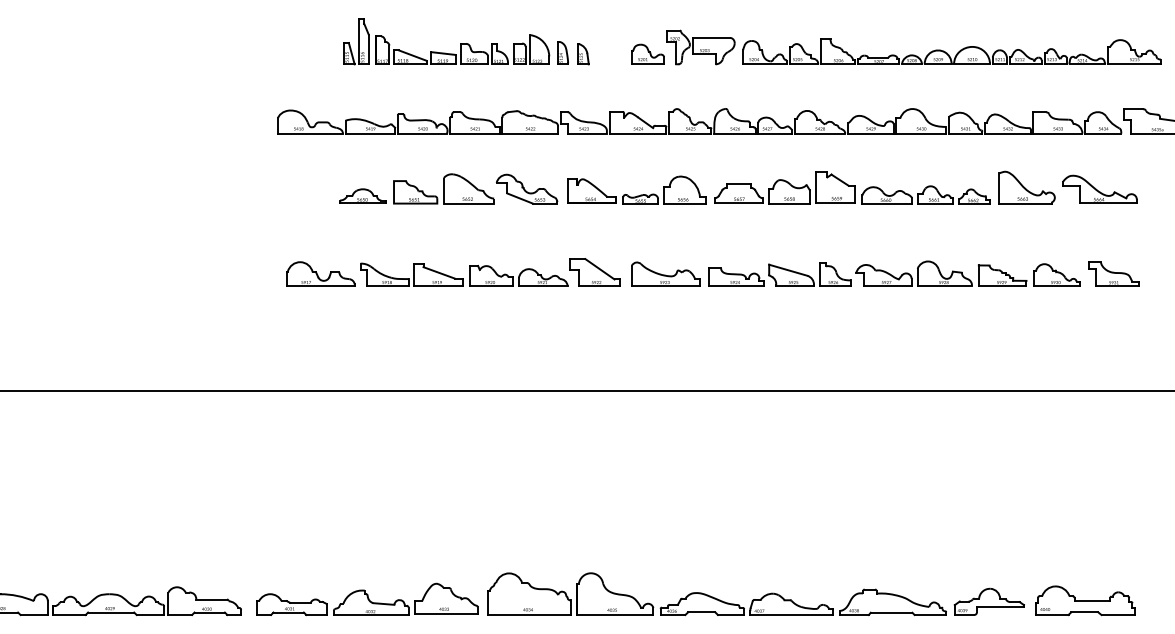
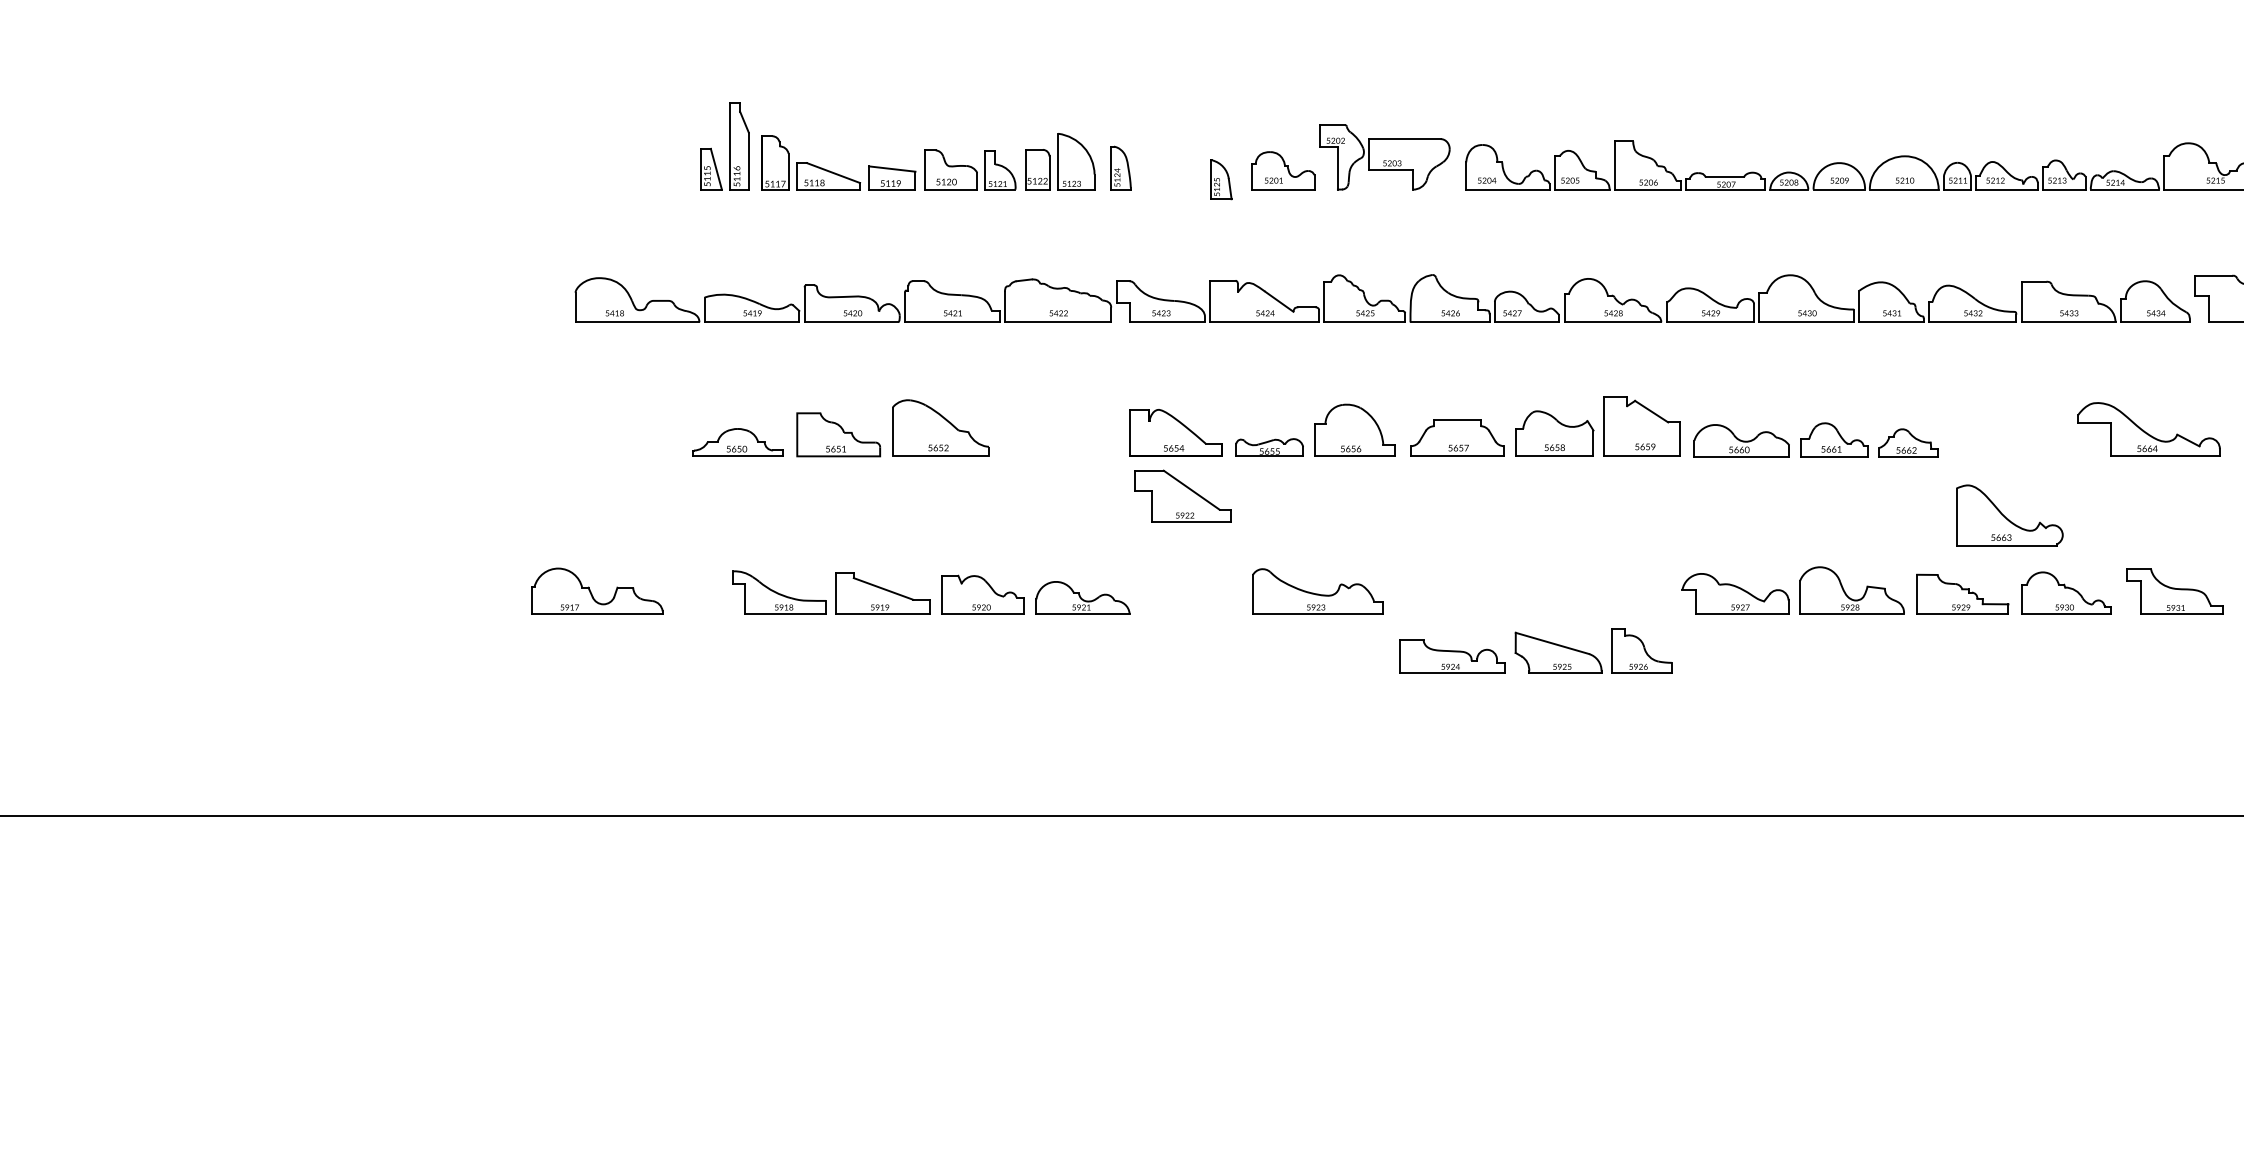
part: (583, 54) -> (1221, 180), moved
part: (1026, 187) -> (2008, 515), moved
part: (527, 188) -> (1052, 427), removed
part: (594, 272) -> (1181, 496), moved
part: (320, 273) -> (597, 590), moved
part: (779, 274) -> (1535, 651), moved

